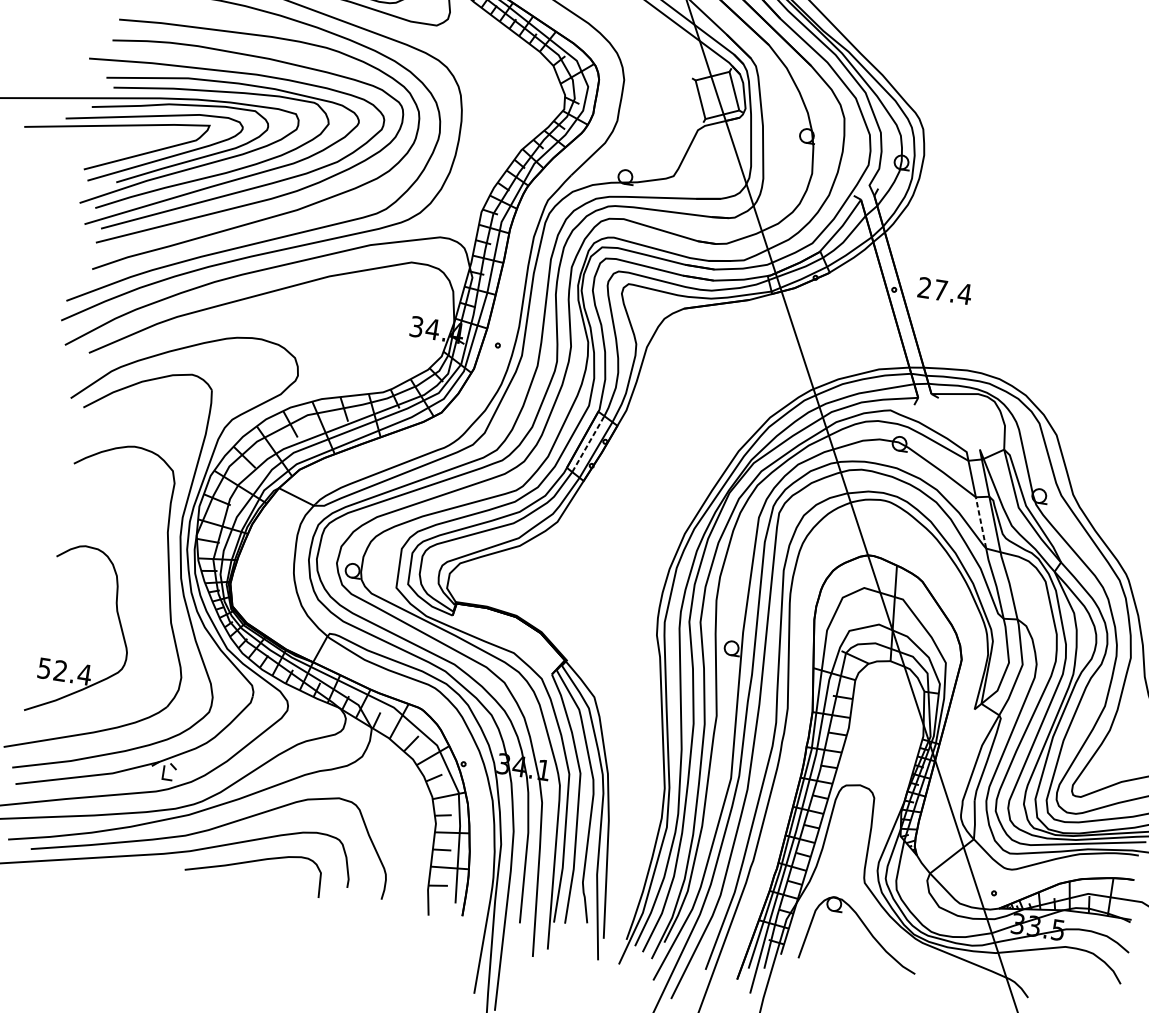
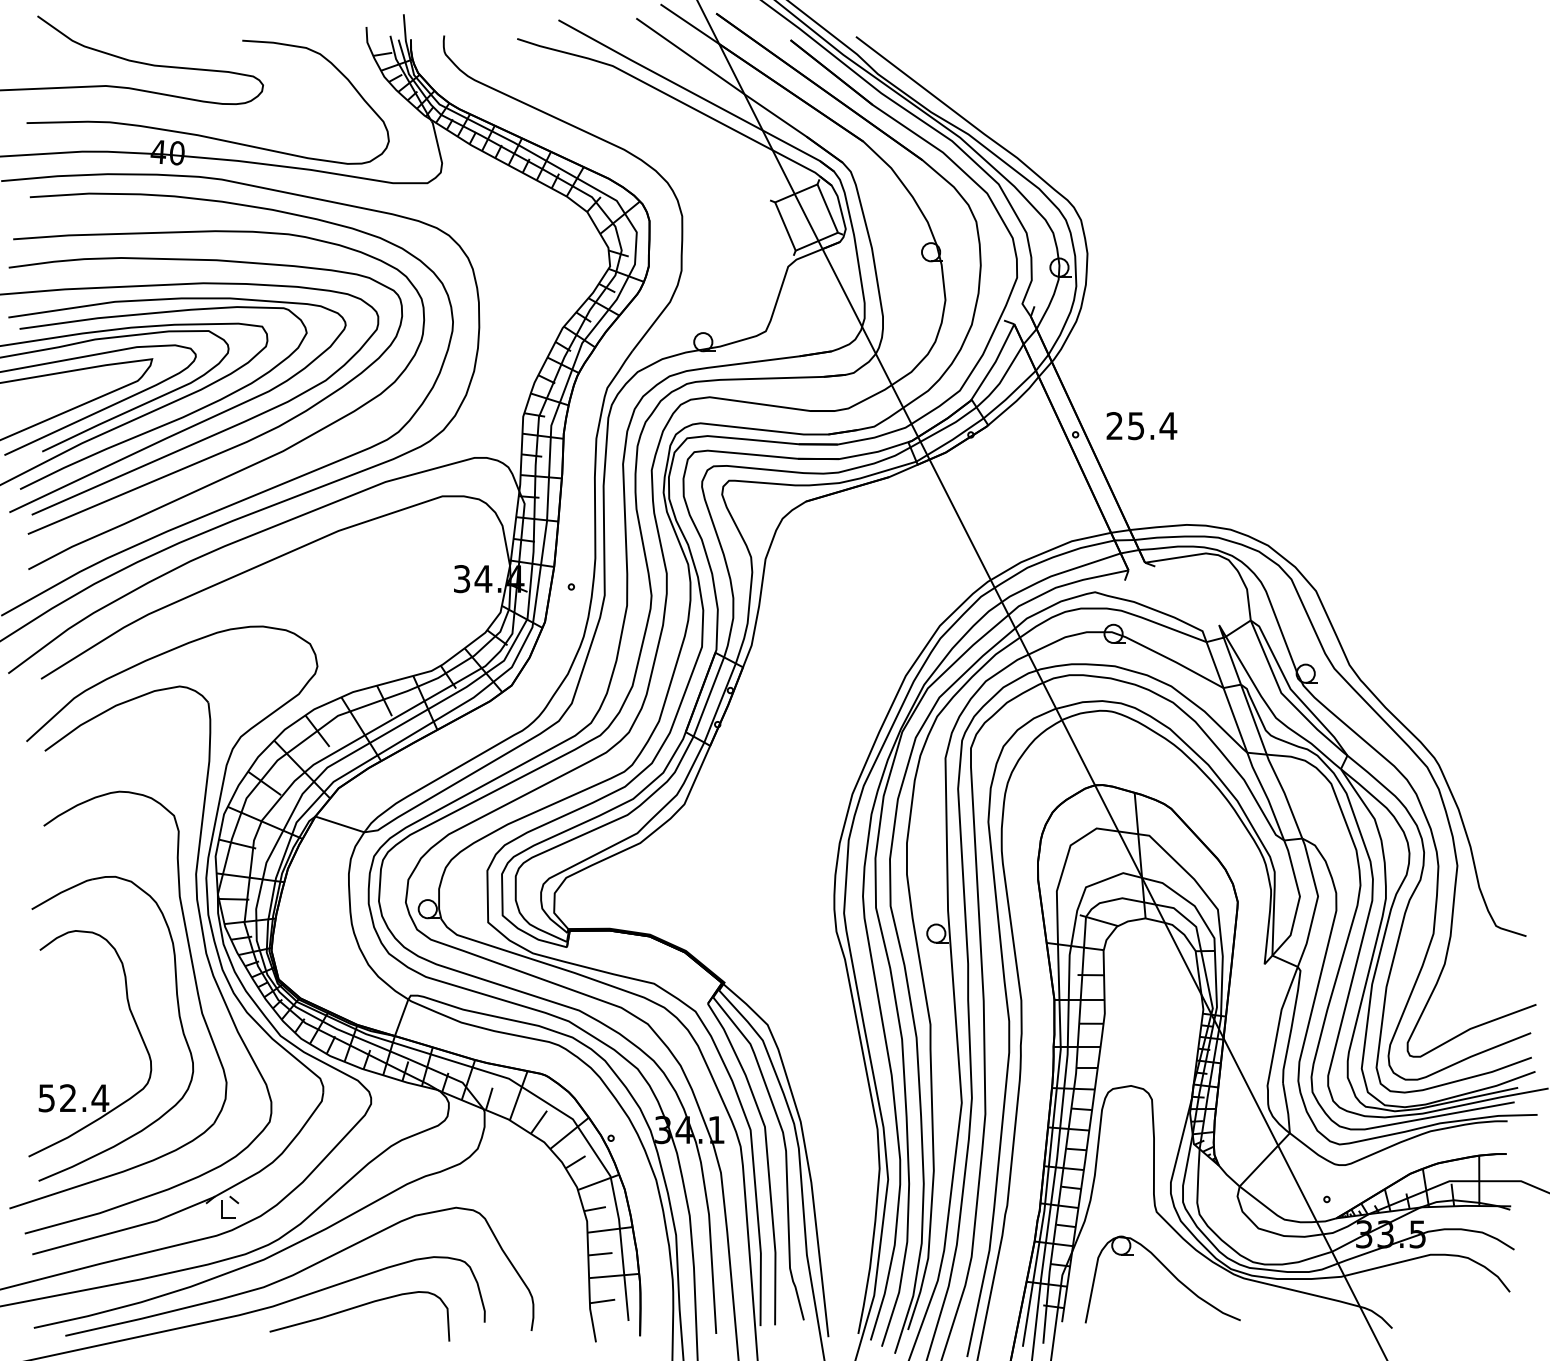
text: (940, 290) -> (1136, 426), 27.4 -> 25.4
line: (588, 443) -> (709, 696), dashed -> solid
line: (981, 522) -> (1235, 719), dashed -> solid
part: (152, 622) -> (178, 1016), added

